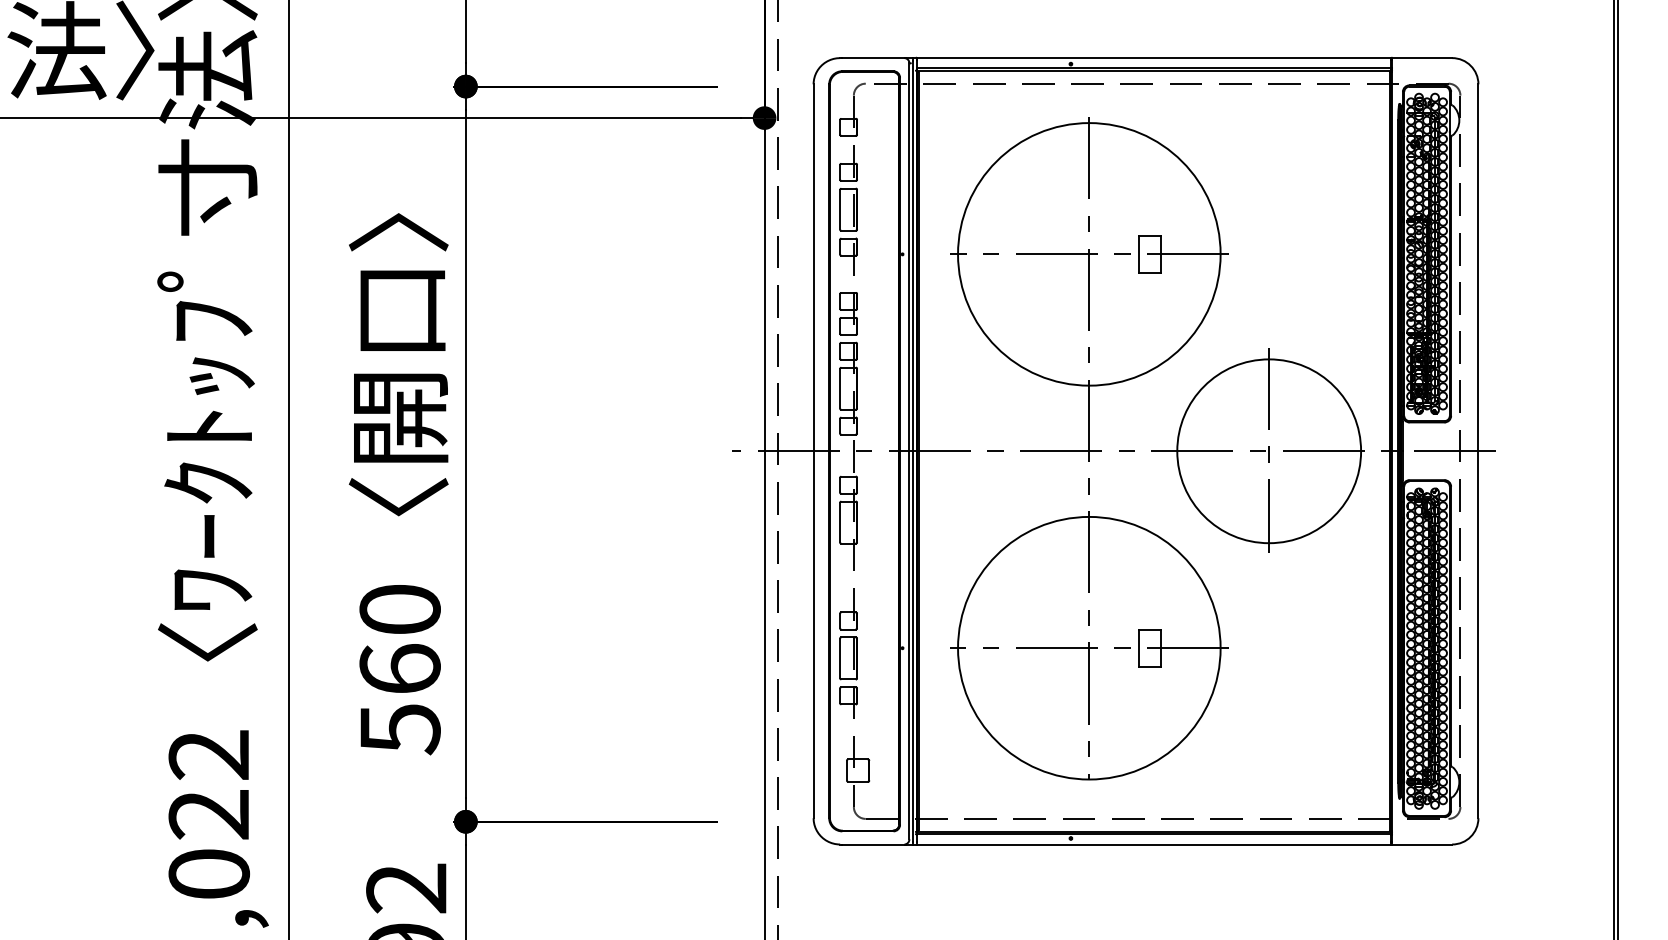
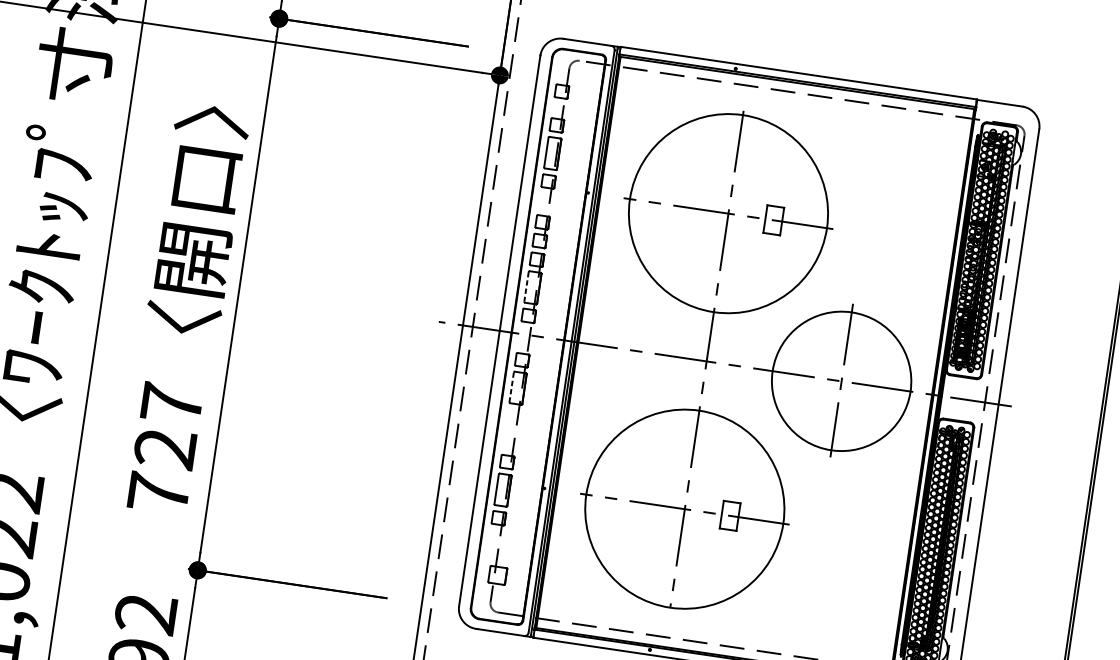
line: (840, 388) -> (526, 286), solid -> dashed
line: (840, 522) -> (512, 387), solid -> dashed
text: (399, 669) -> (164, 448), 560 -> 727

